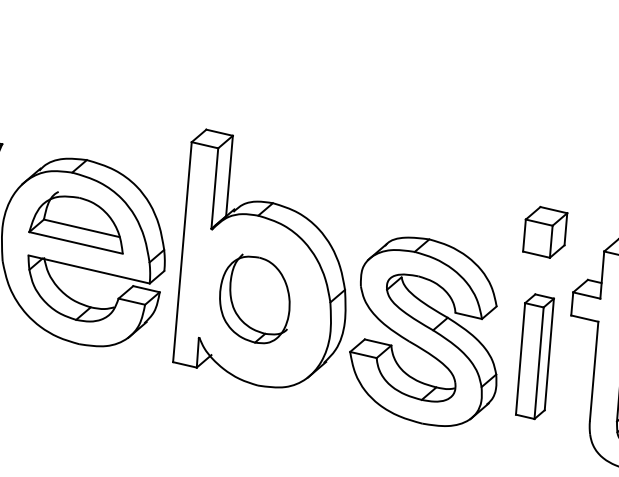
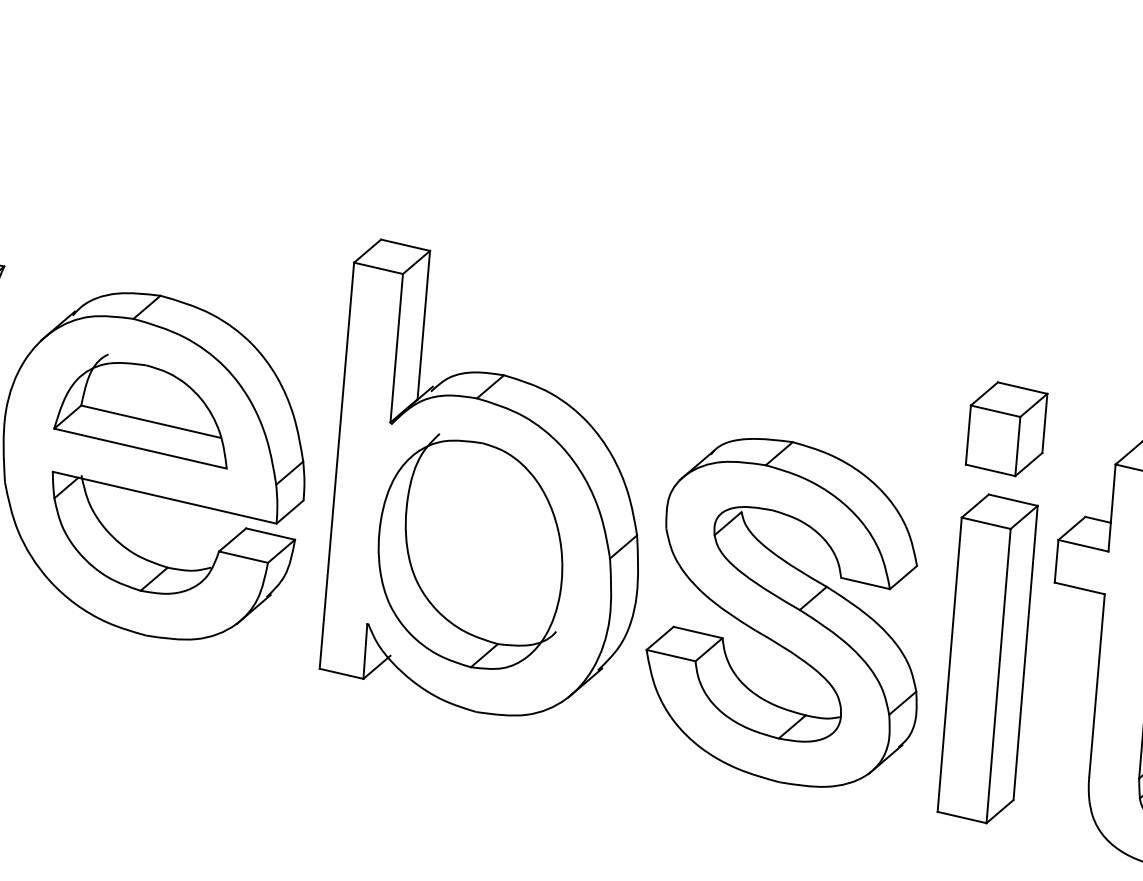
part: (254, 298) -> (469, 551), size x1.43
part: (534, 356) -> (986, 658), size x1.43

